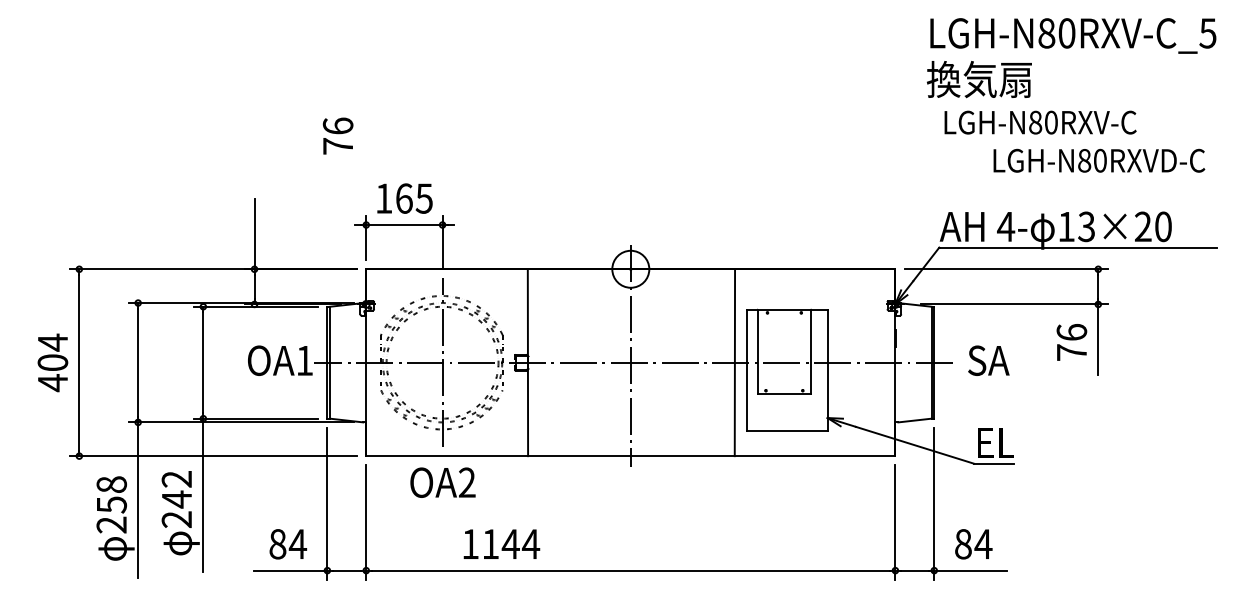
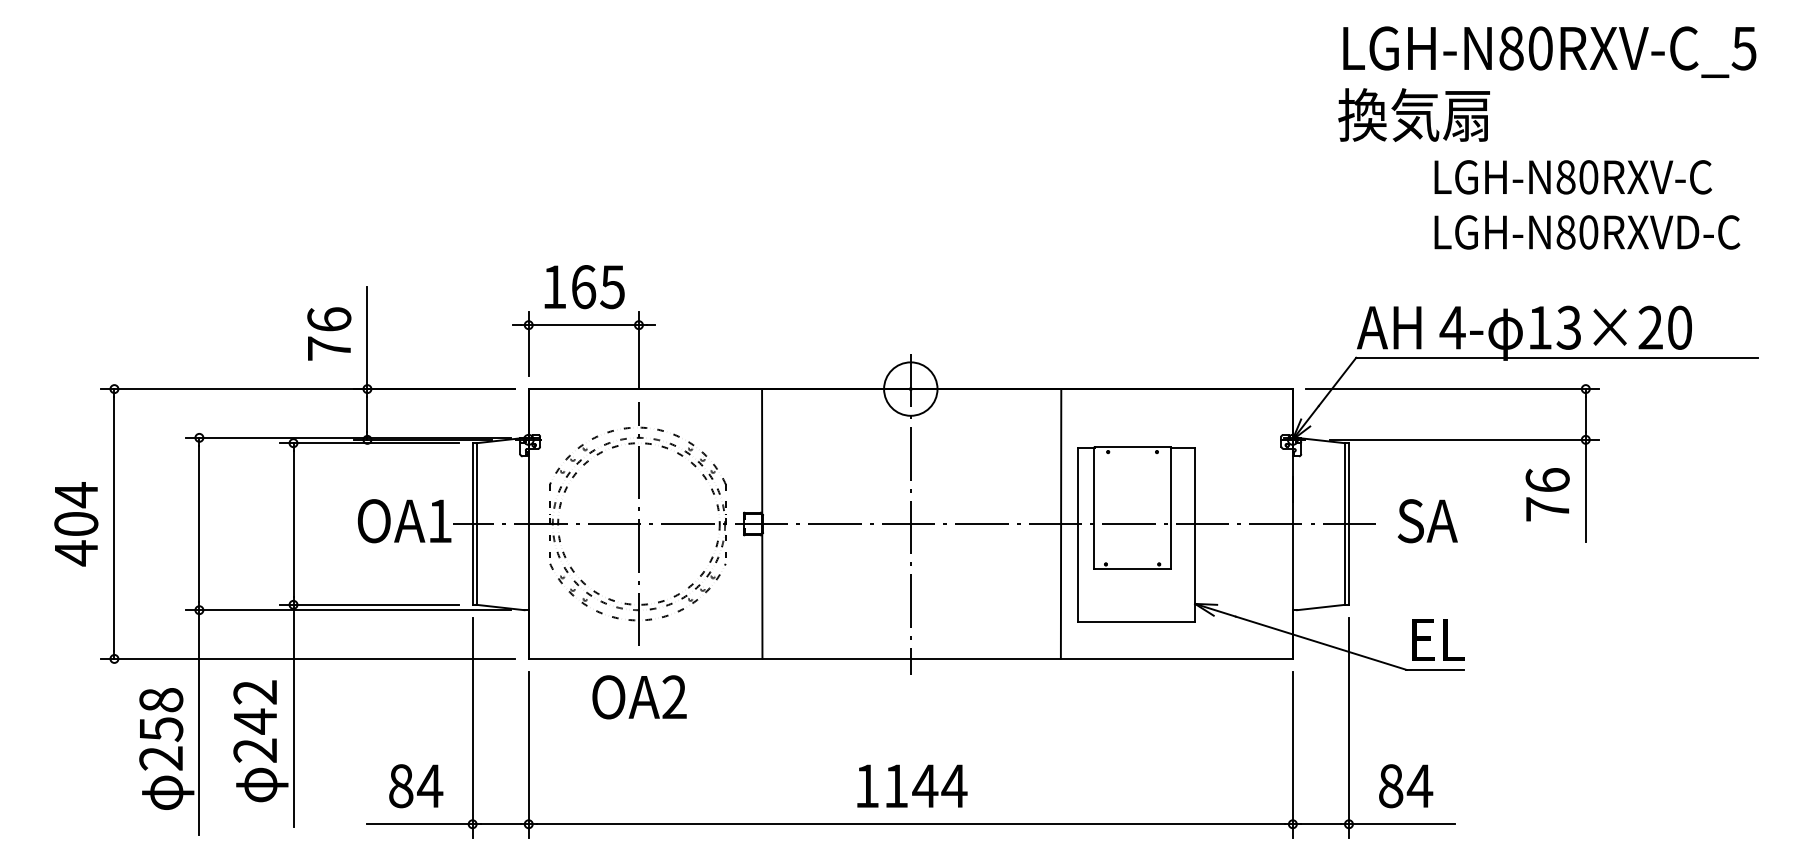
text: (1040, 122) -> (1573, 177), moved
text: (337, 135) -> (328, 333), moved
text: (501, 543) -> (911, 785), moved

